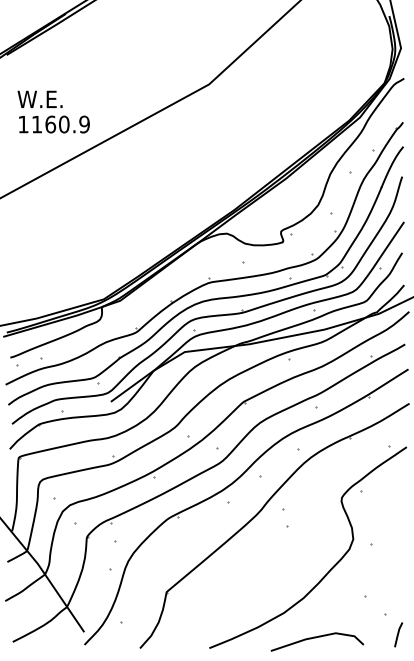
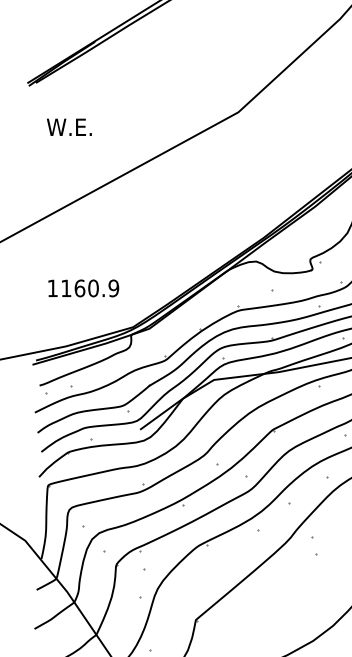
text: (54, 124) -> (83, 288), moved

